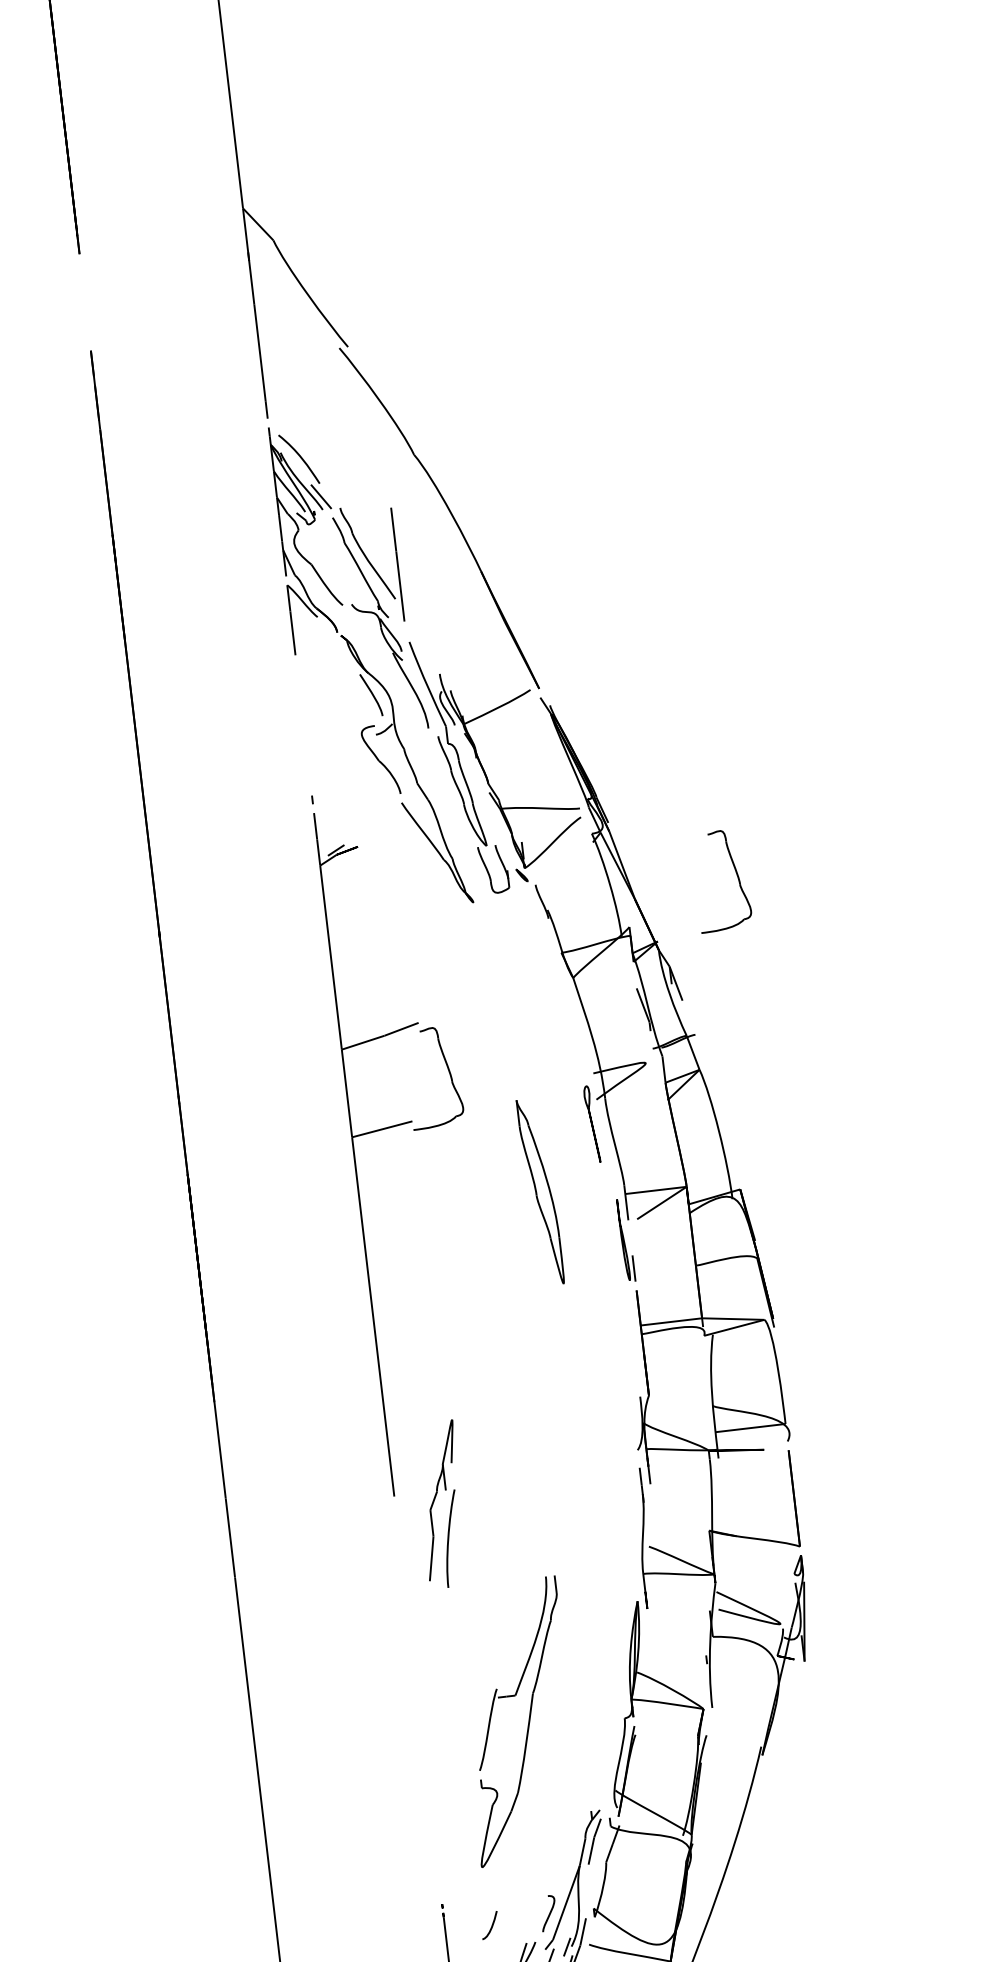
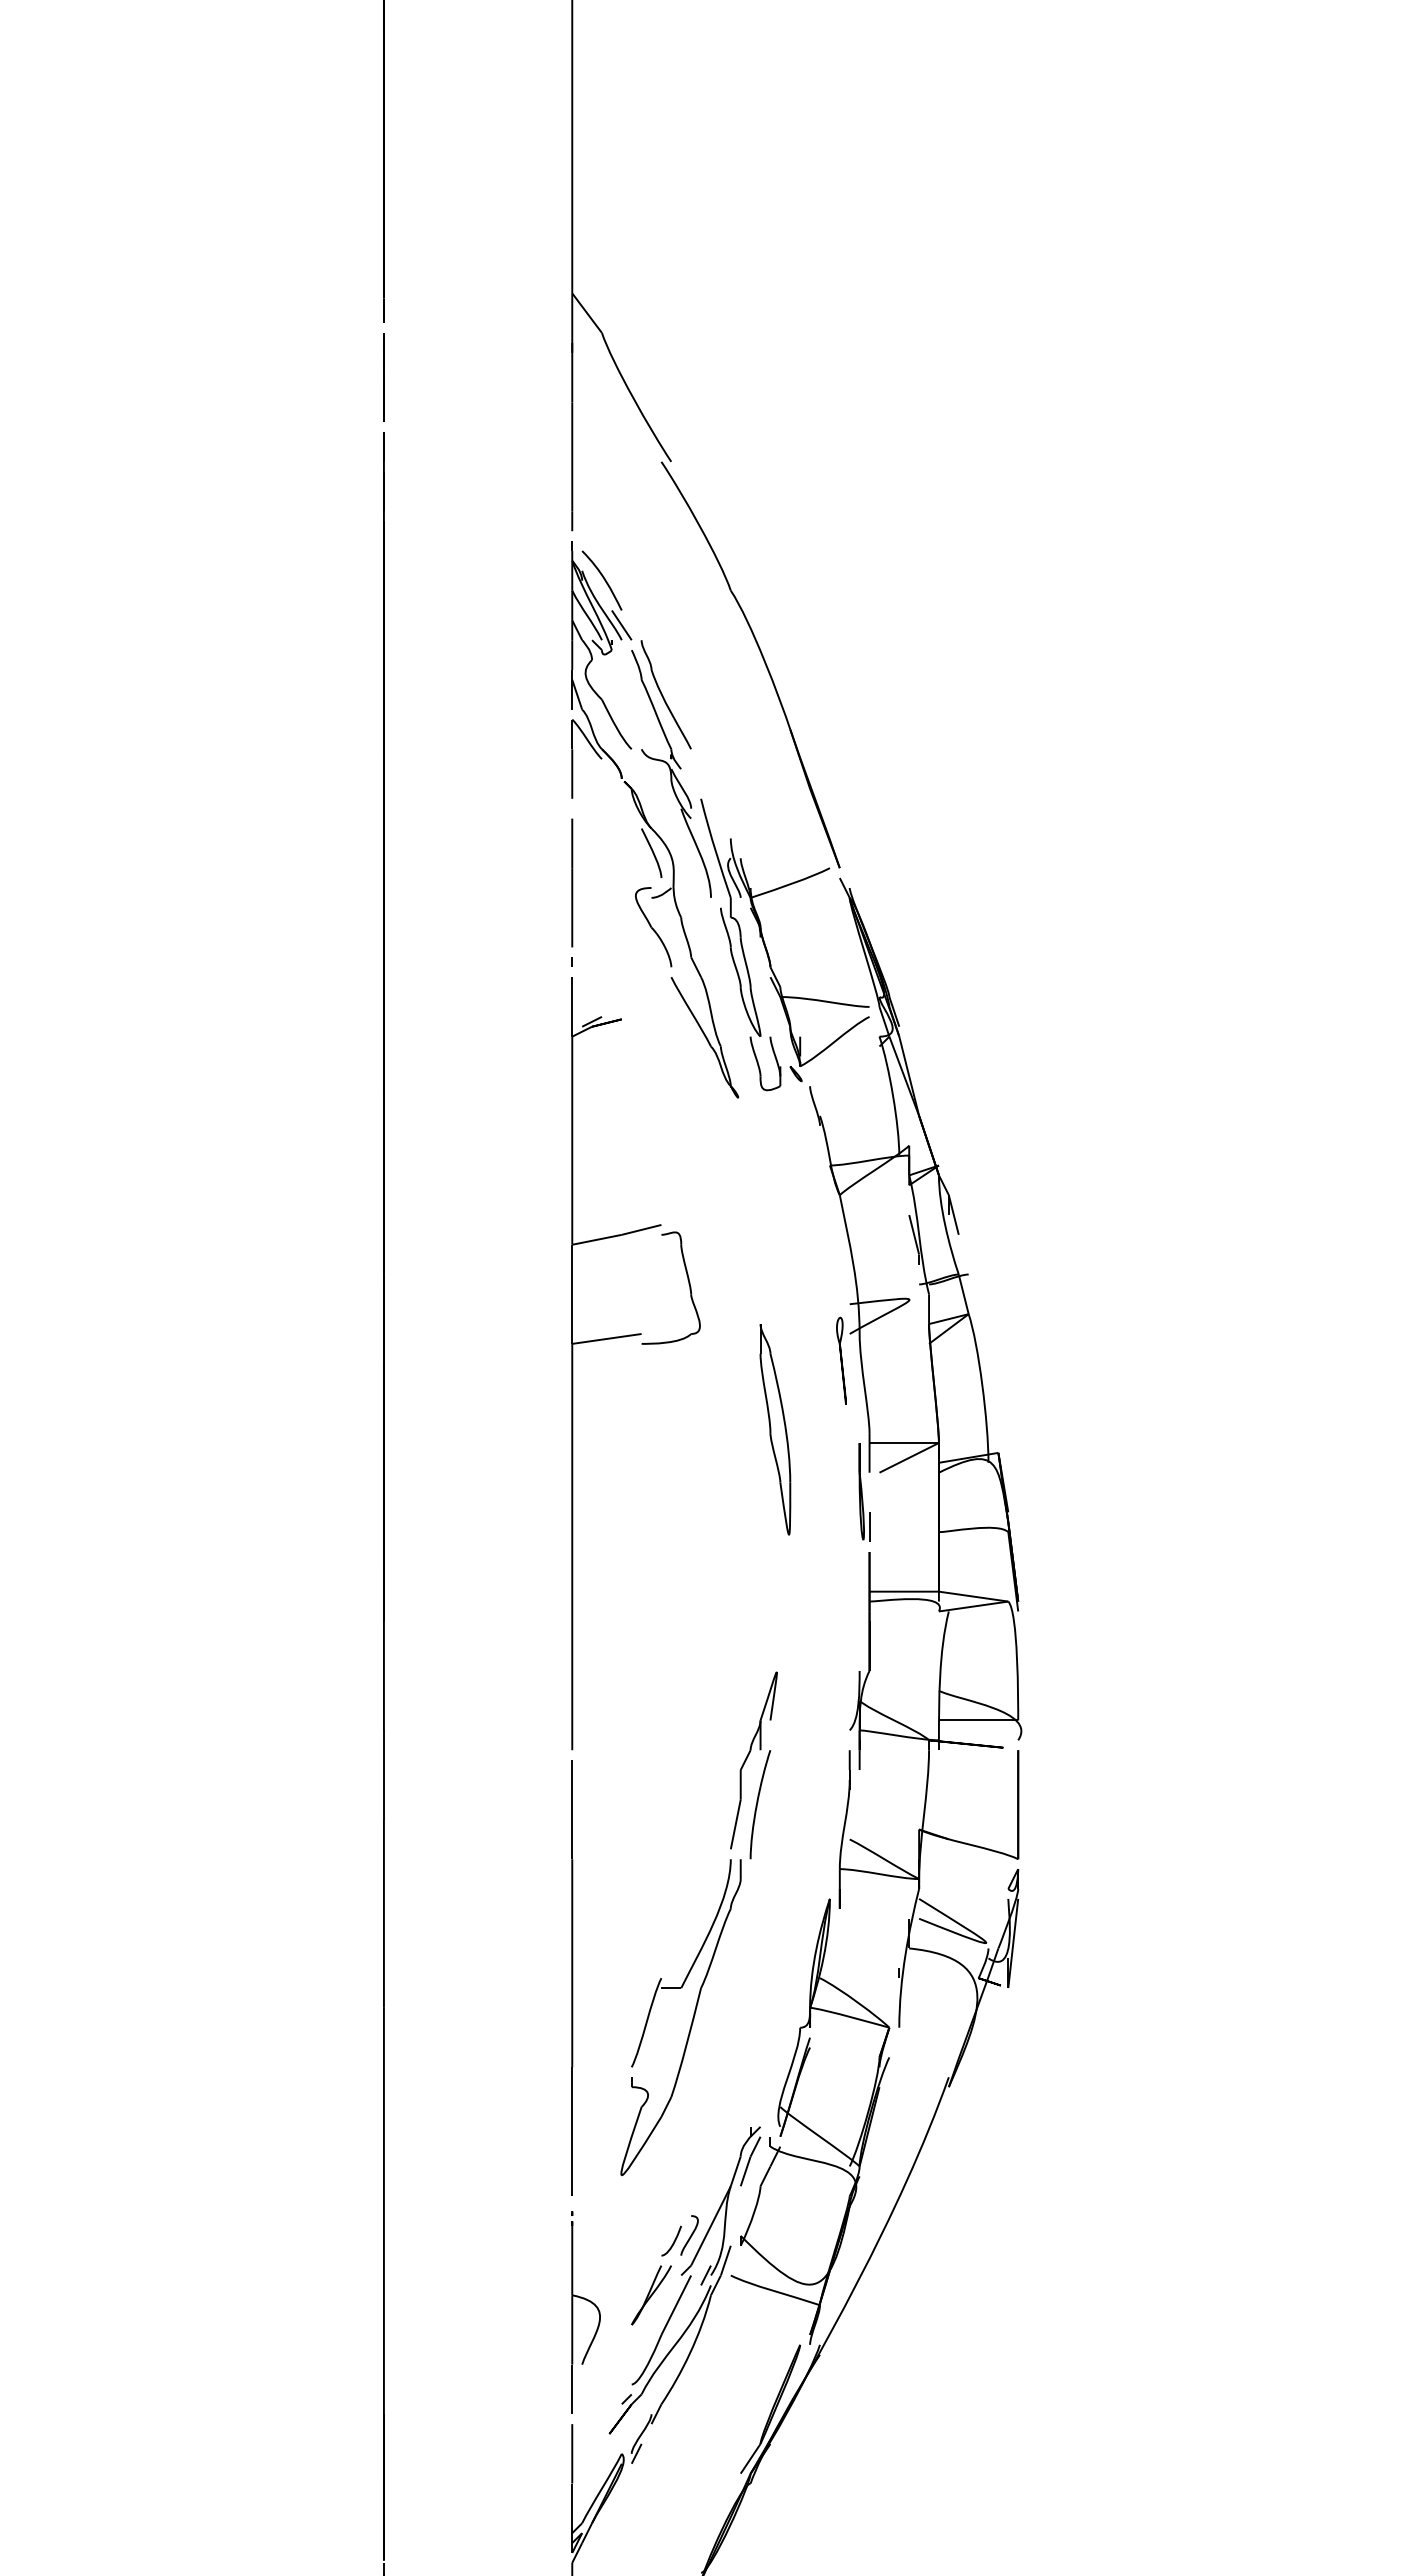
line: (84, 302) -> (383, 377), added
line: (397, 564) -> (572, 882), moved
part: (736, 875) -> (1035, 1102), removed
part: (433, 1502) -> (745, 1762), moved
line: (418, 1697) -> (572, 1977), added
part: (489, 1924) -> (671, 2240), moved

